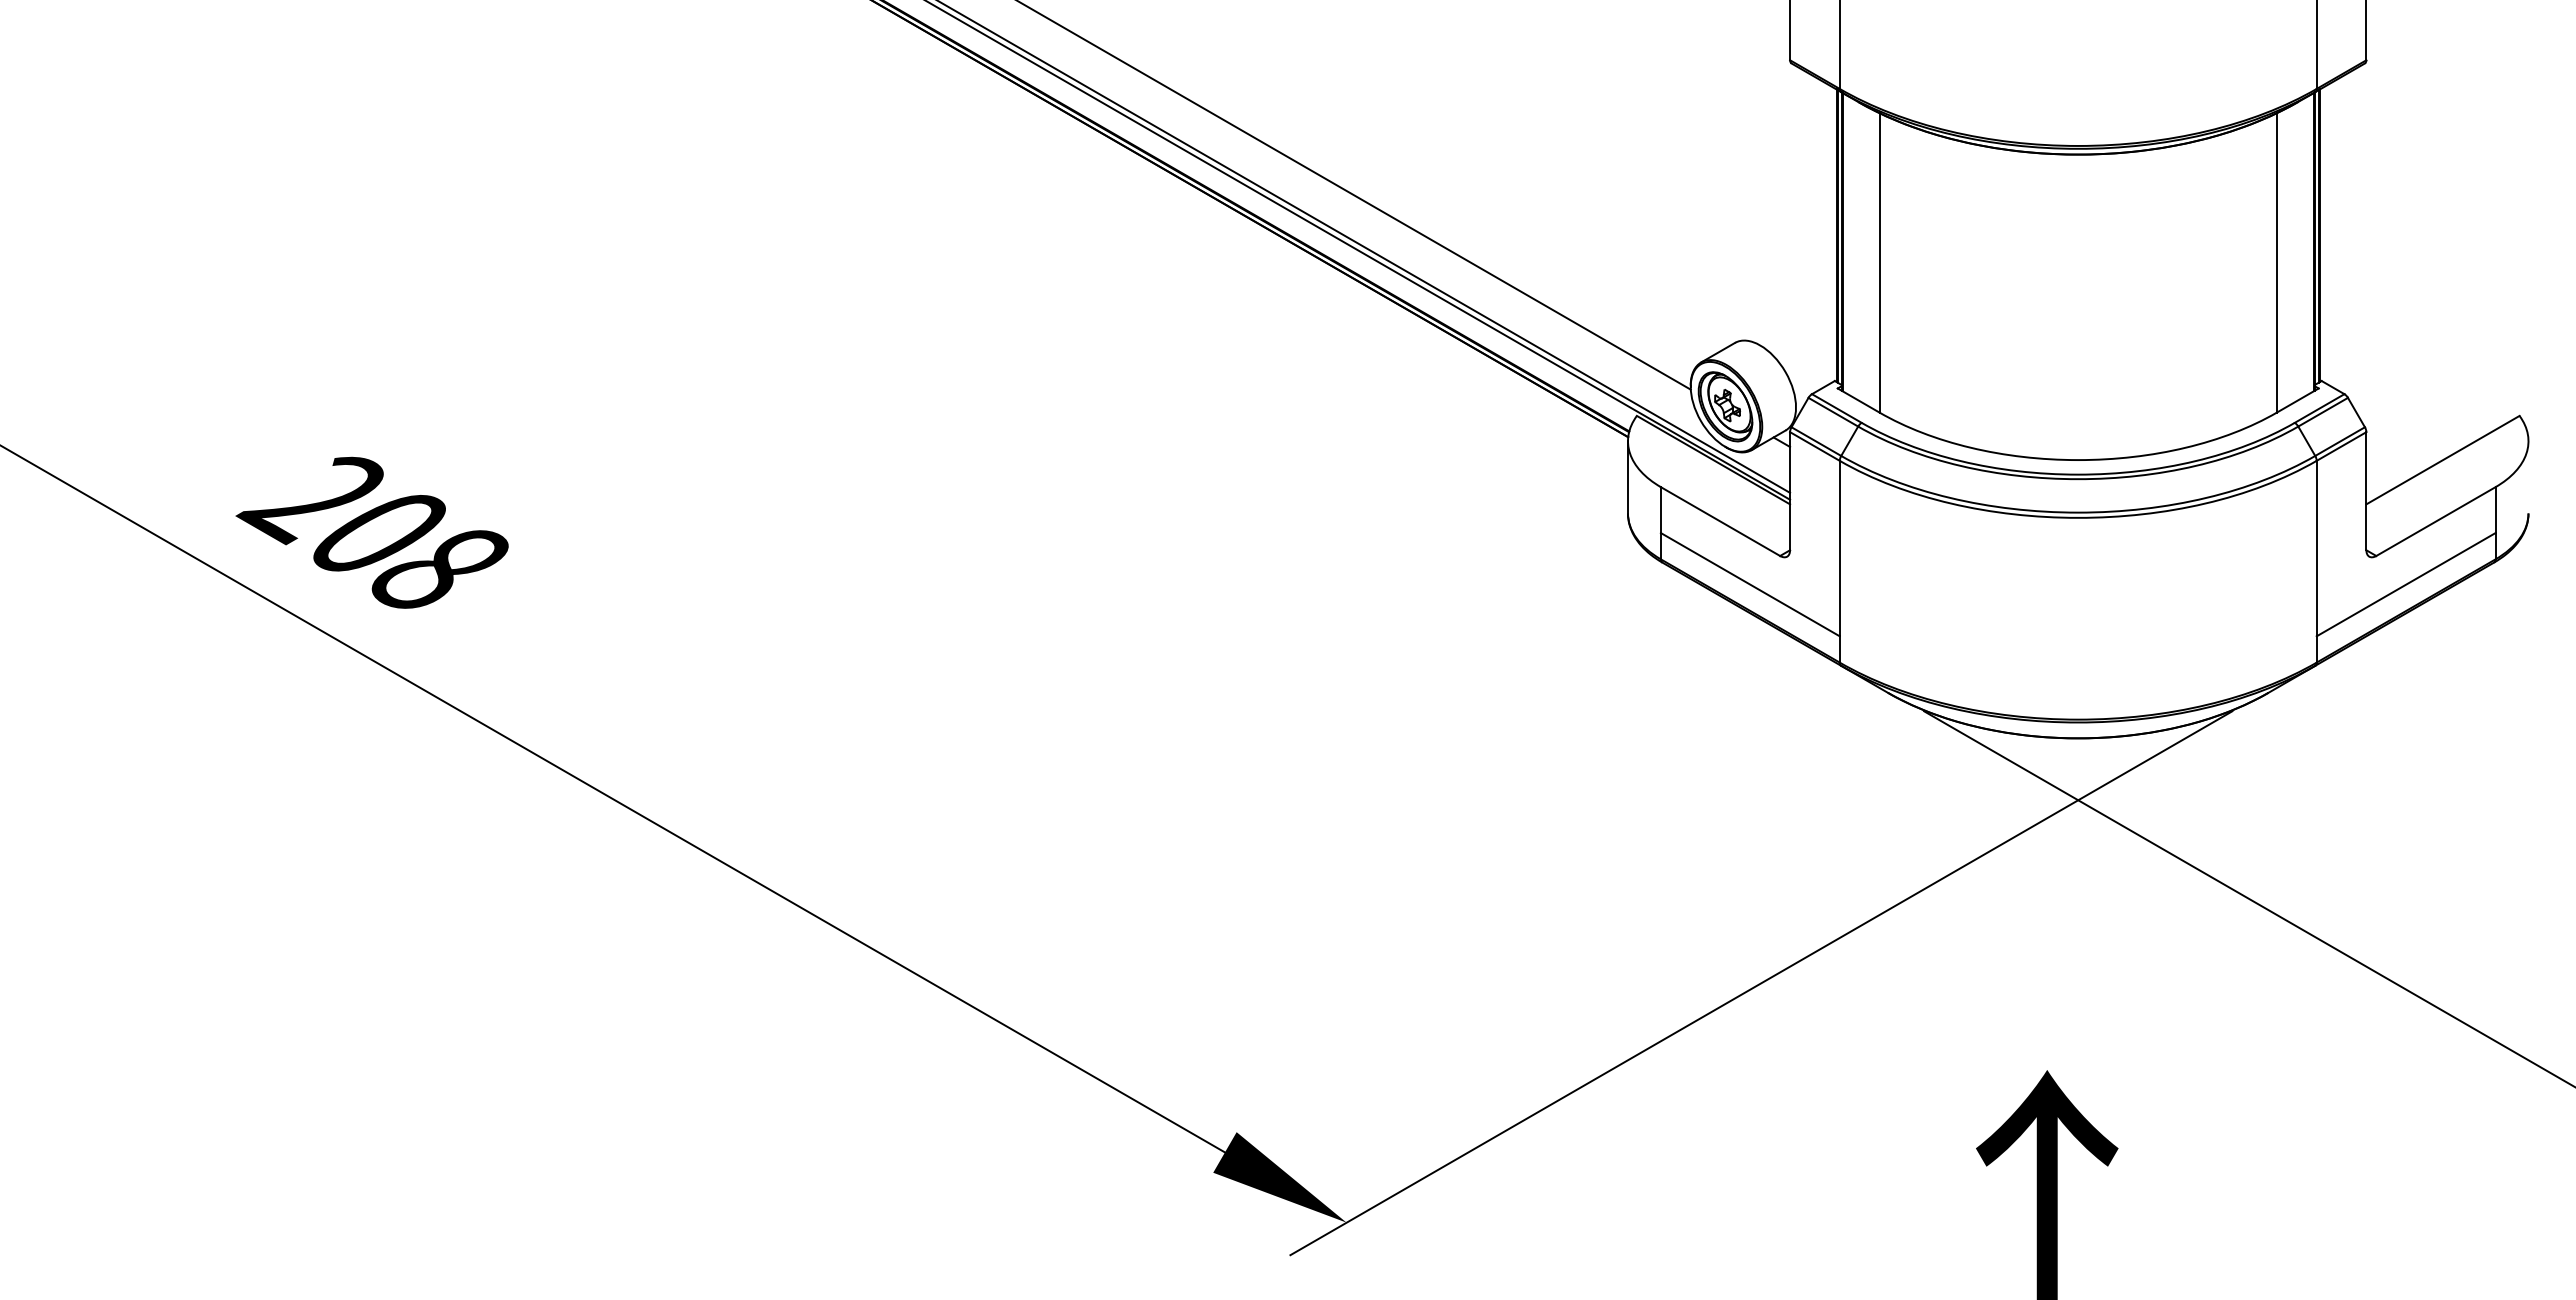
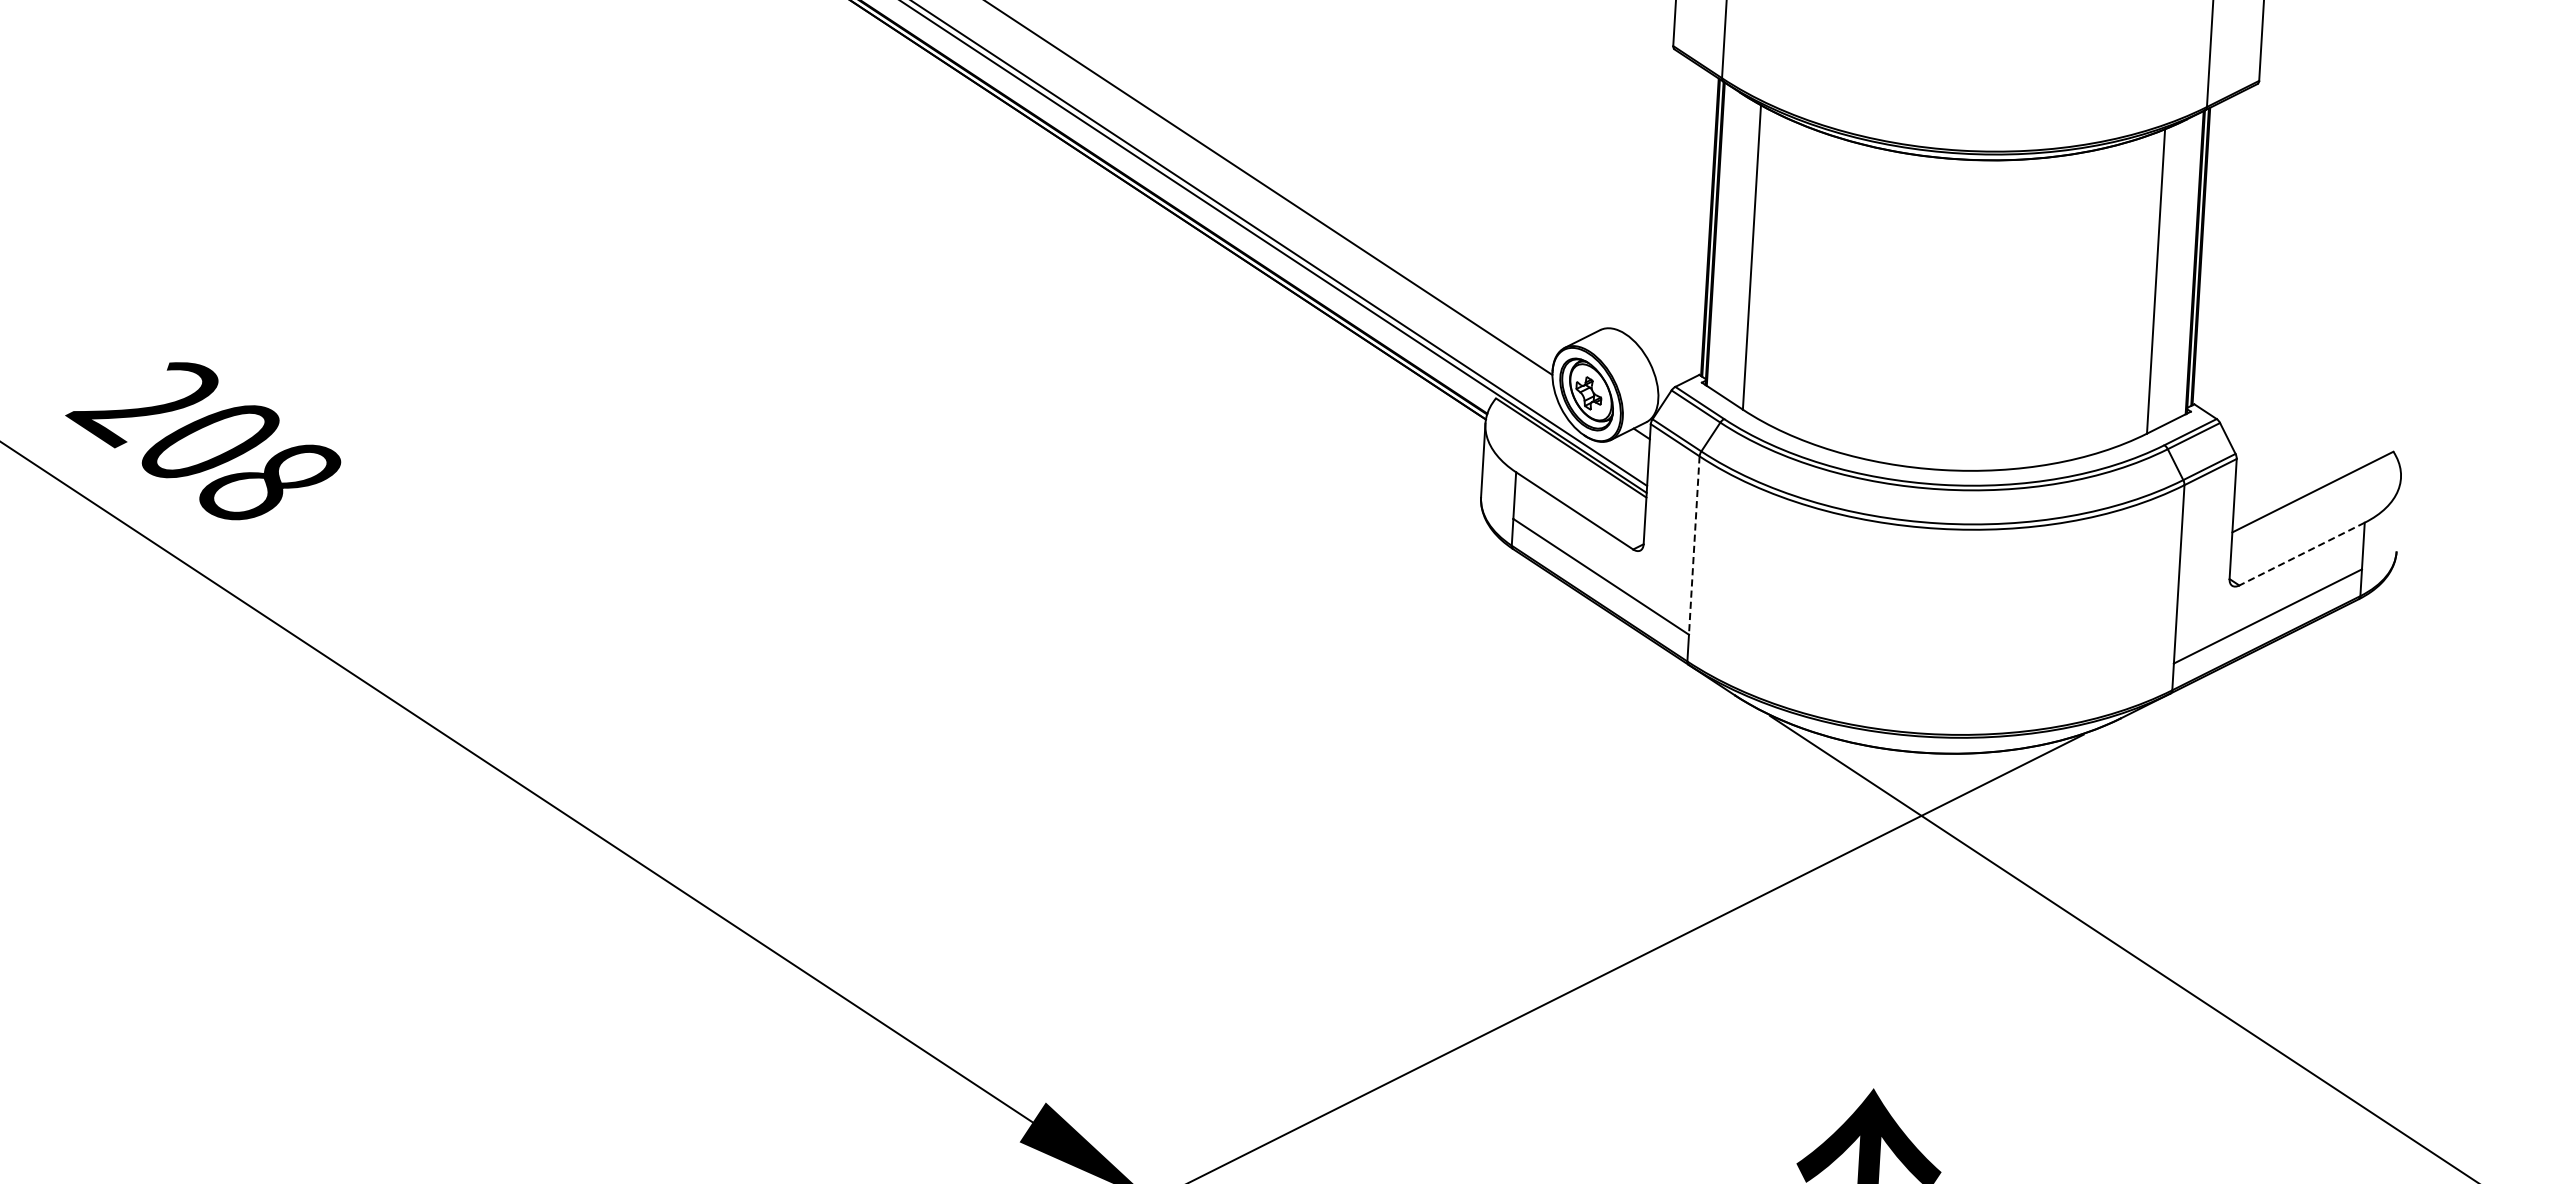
line: (2435, 521) -> (2301, 554), solid -> dashed
line: (1839, 548) -> (1694, 545), solid -> dashed

